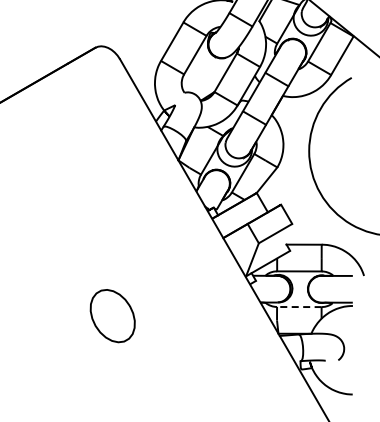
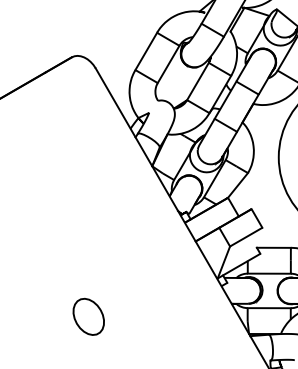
line: (298, 307) -> (268, 308), dashed -> solid
part: (112, 315) -> (88, 316), size x0.71

